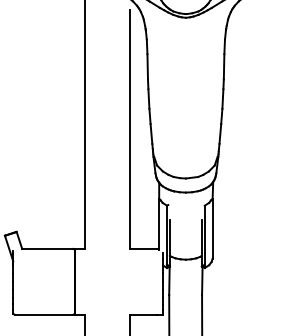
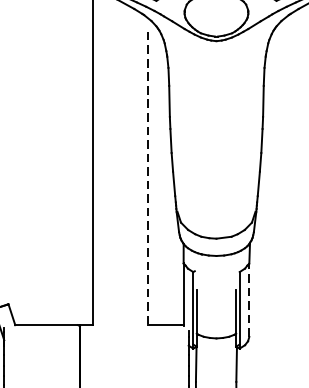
line: (130, 130) -> (148, 179), solid -> dashed
line: (212, 228) -> (249, 300), solid -> dashed

